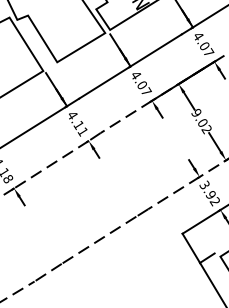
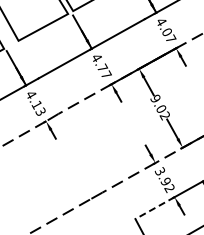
text: (142, 84) -> (102, 67), 4.07 -> 4.77
text: (82, 131) -> (40, 111), 4.11 -> 4.13
line: (201, 222) -> (154, 208), solid -> dashed

